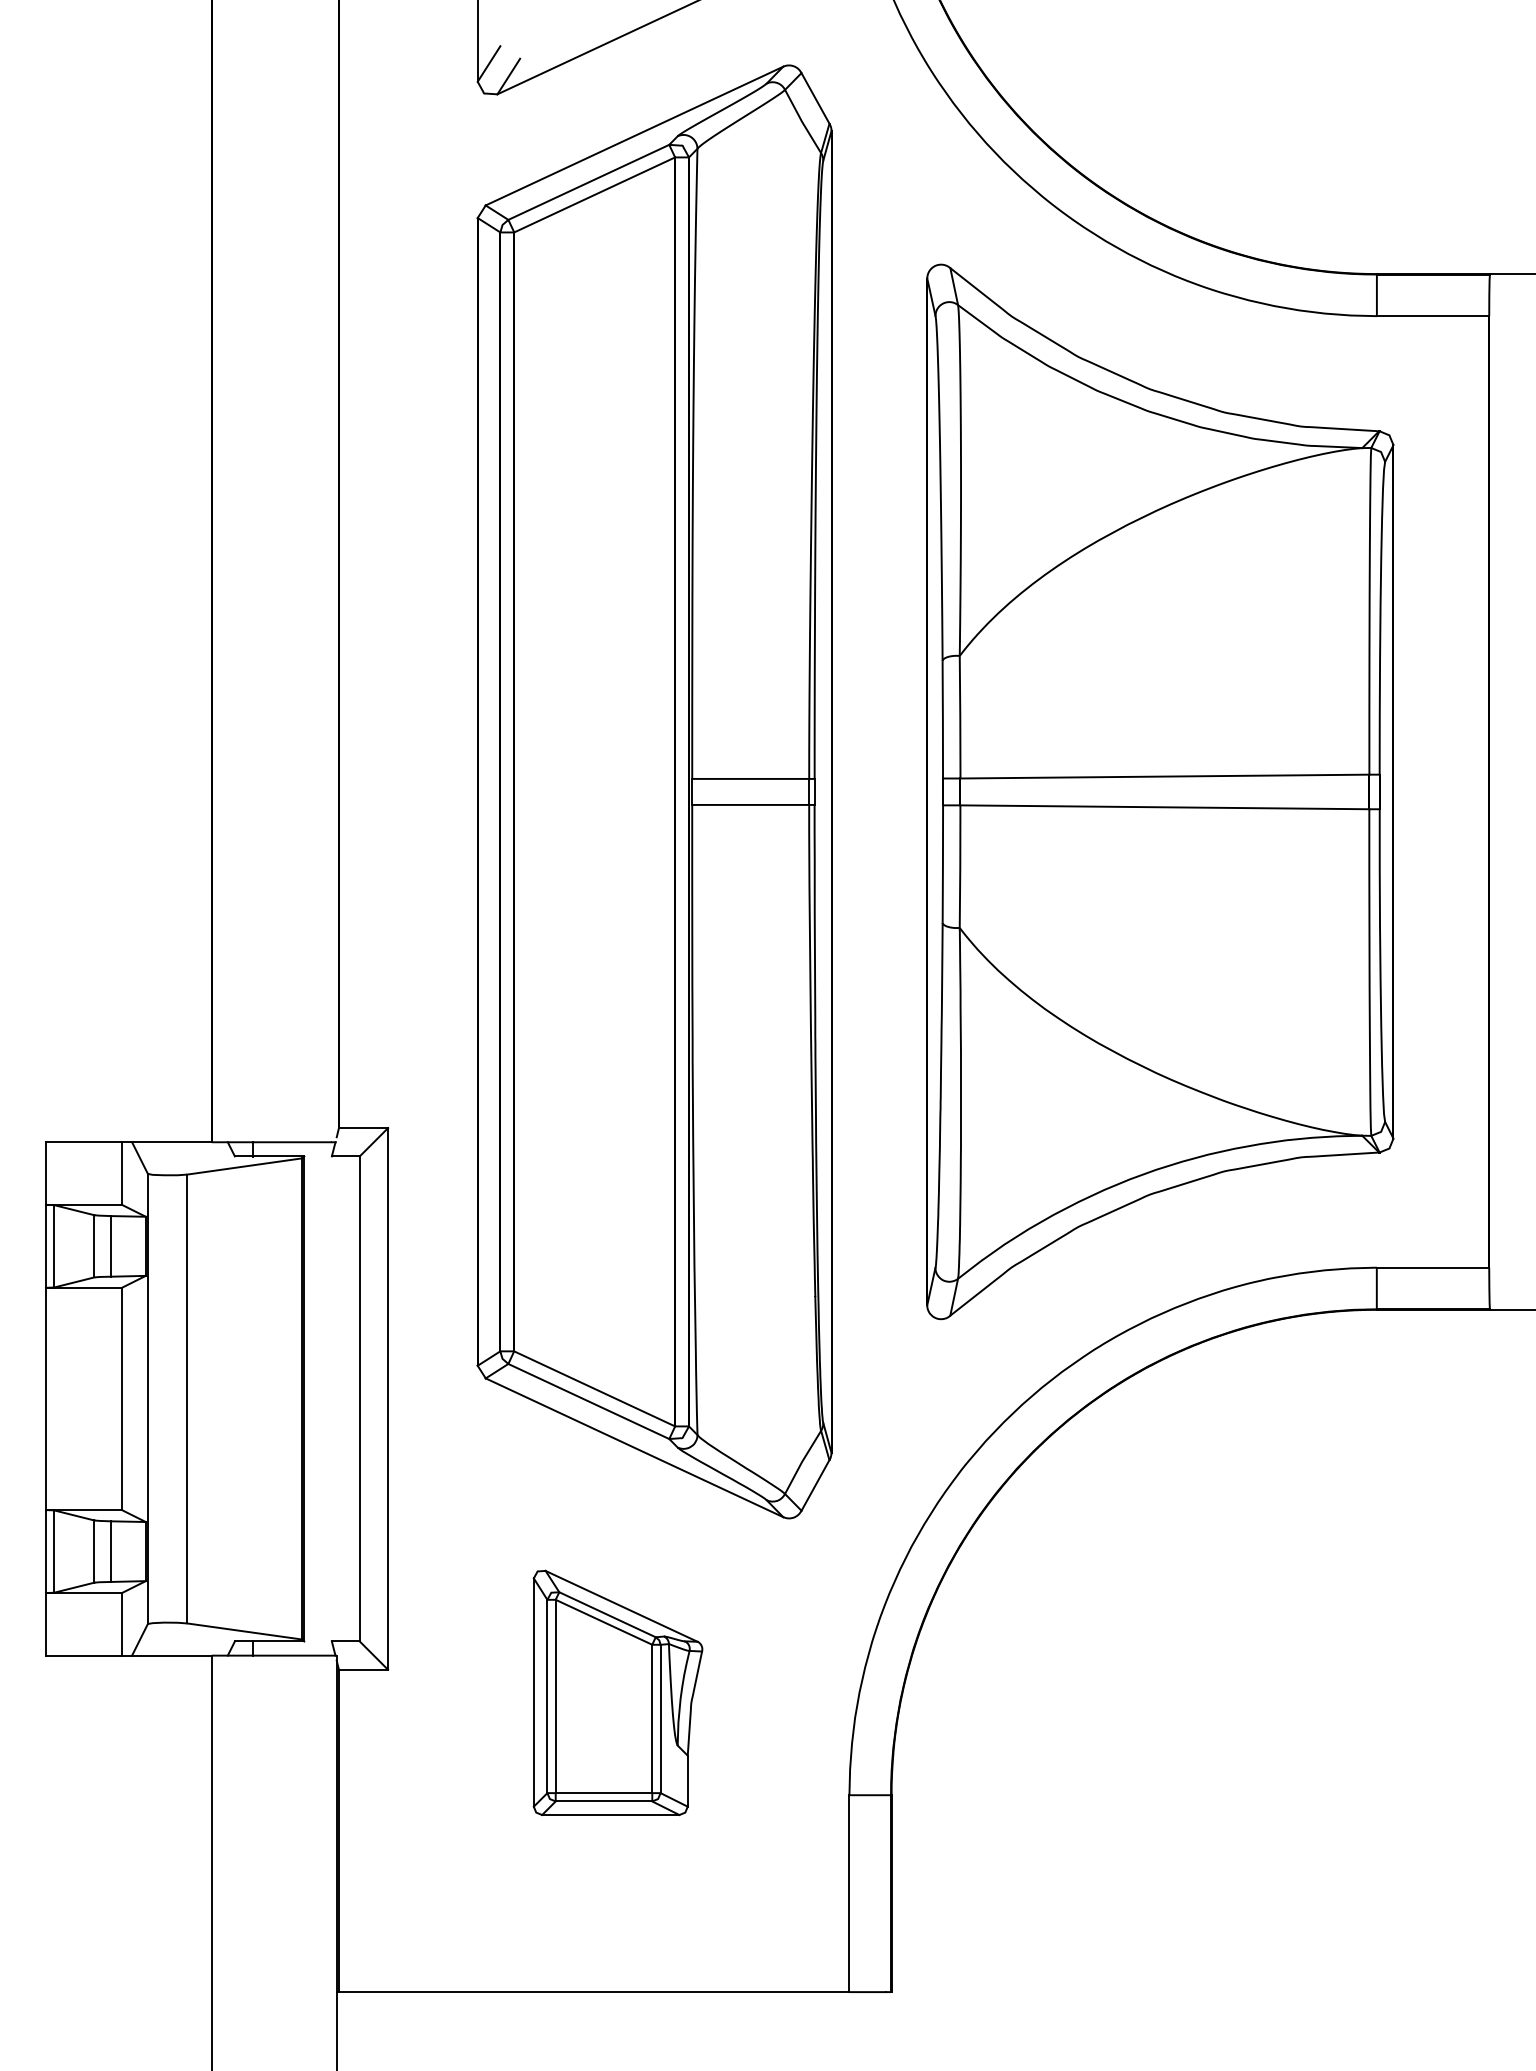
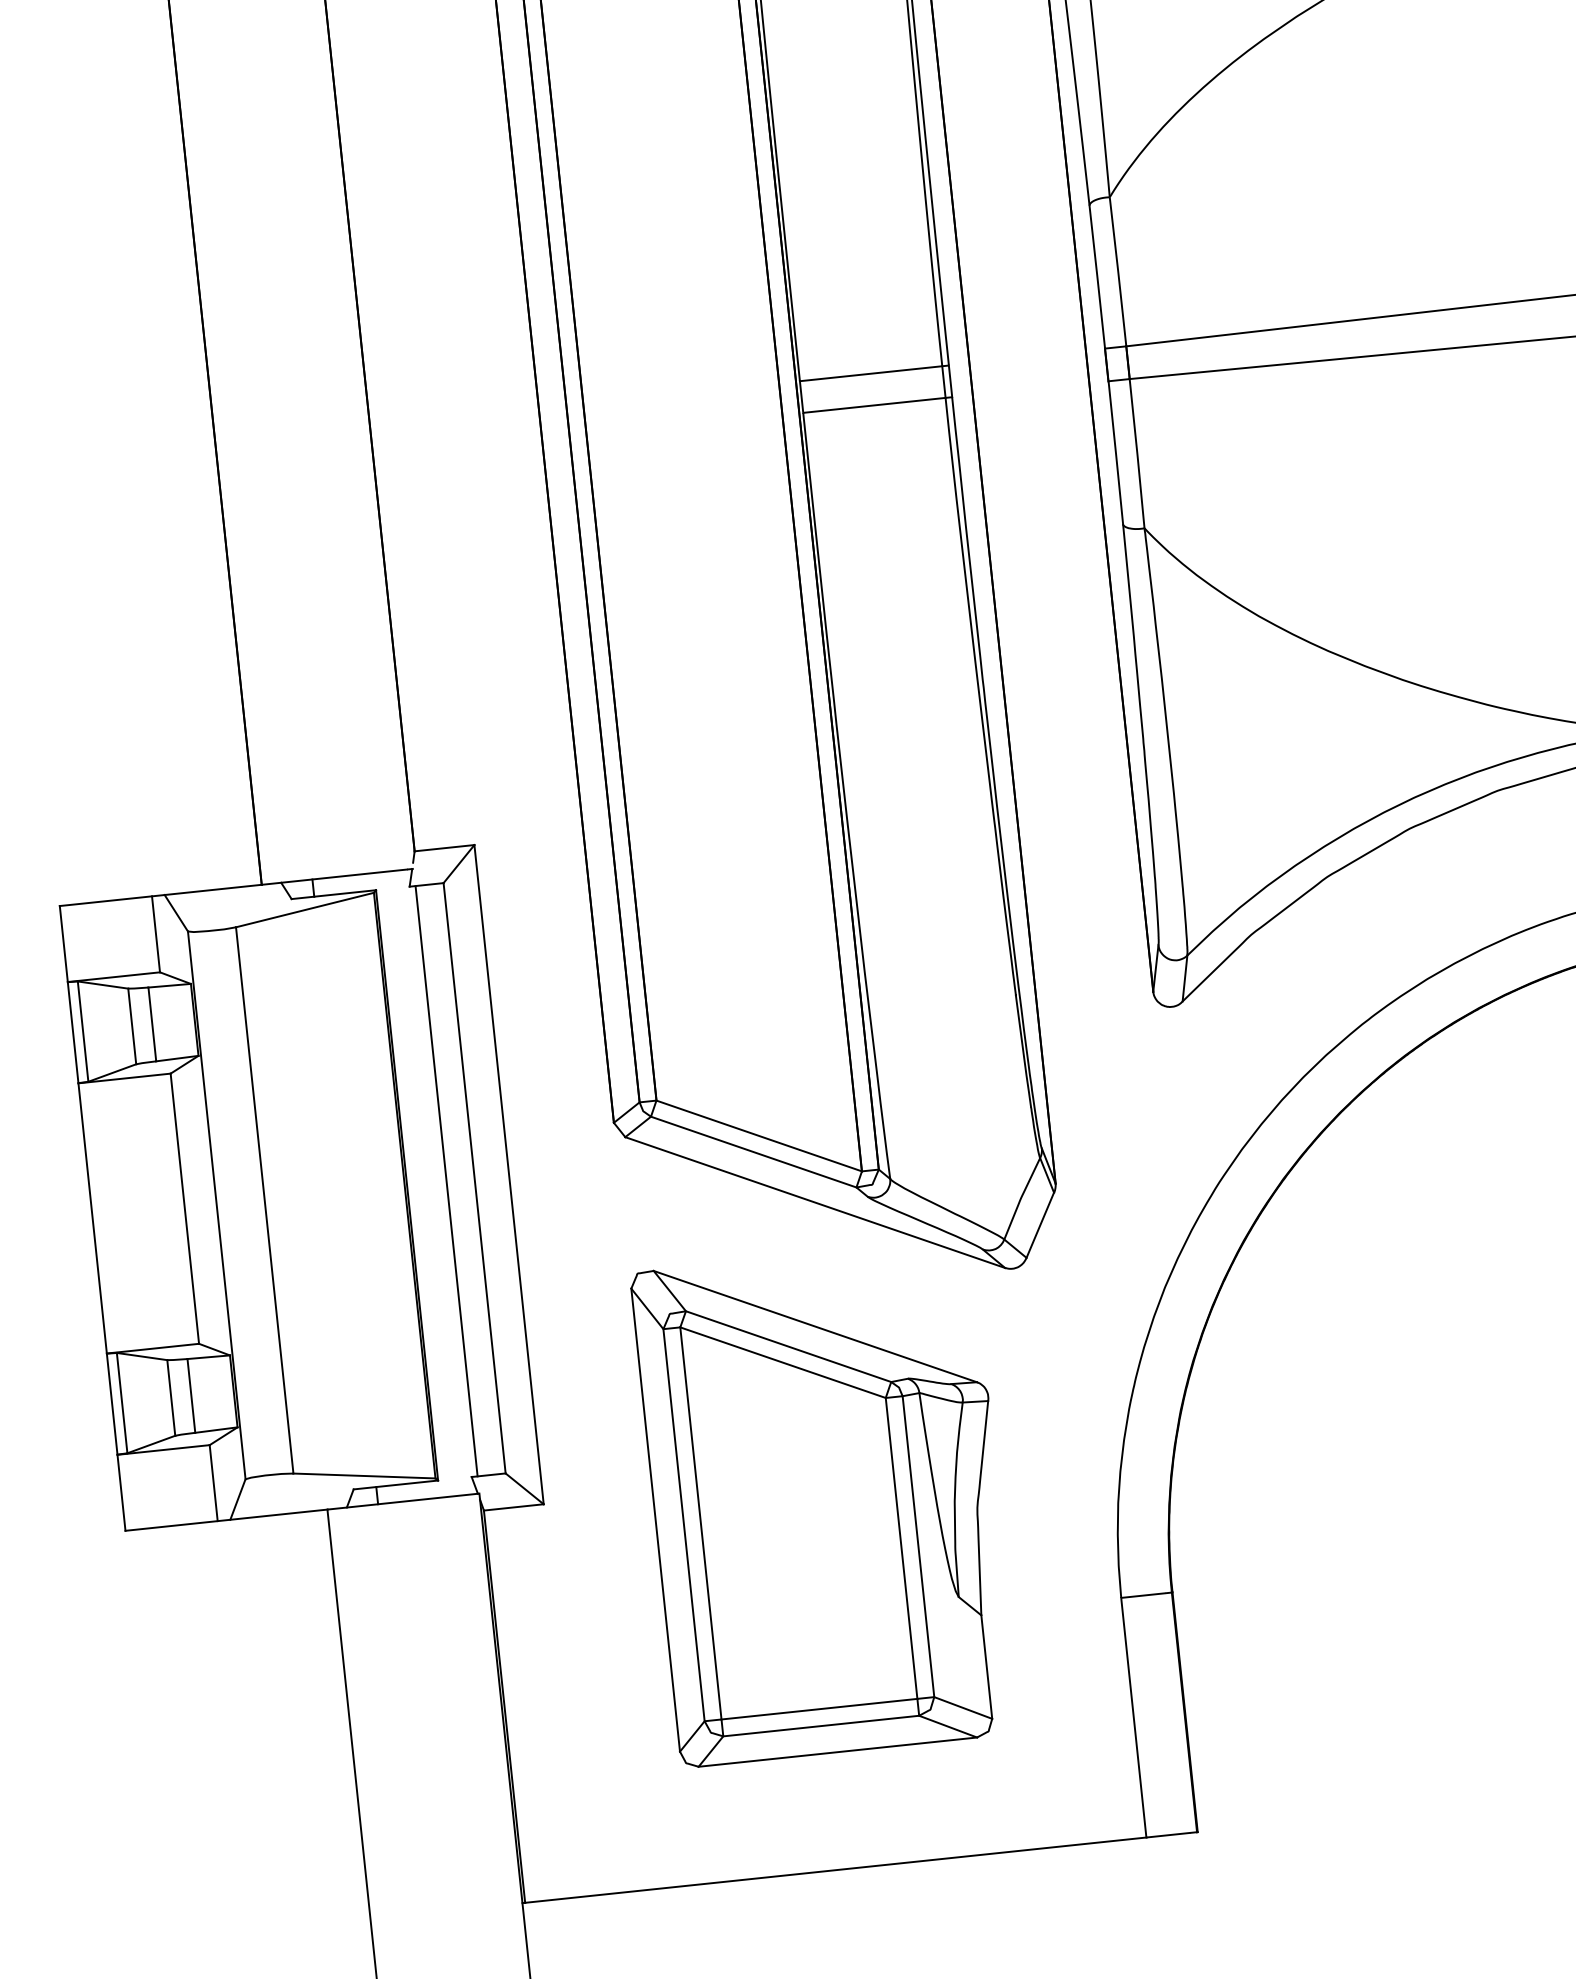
line: (336, 1398) -> (446, 1180), added
part: (617, 1692) -> (825, 1502), size x1.67

